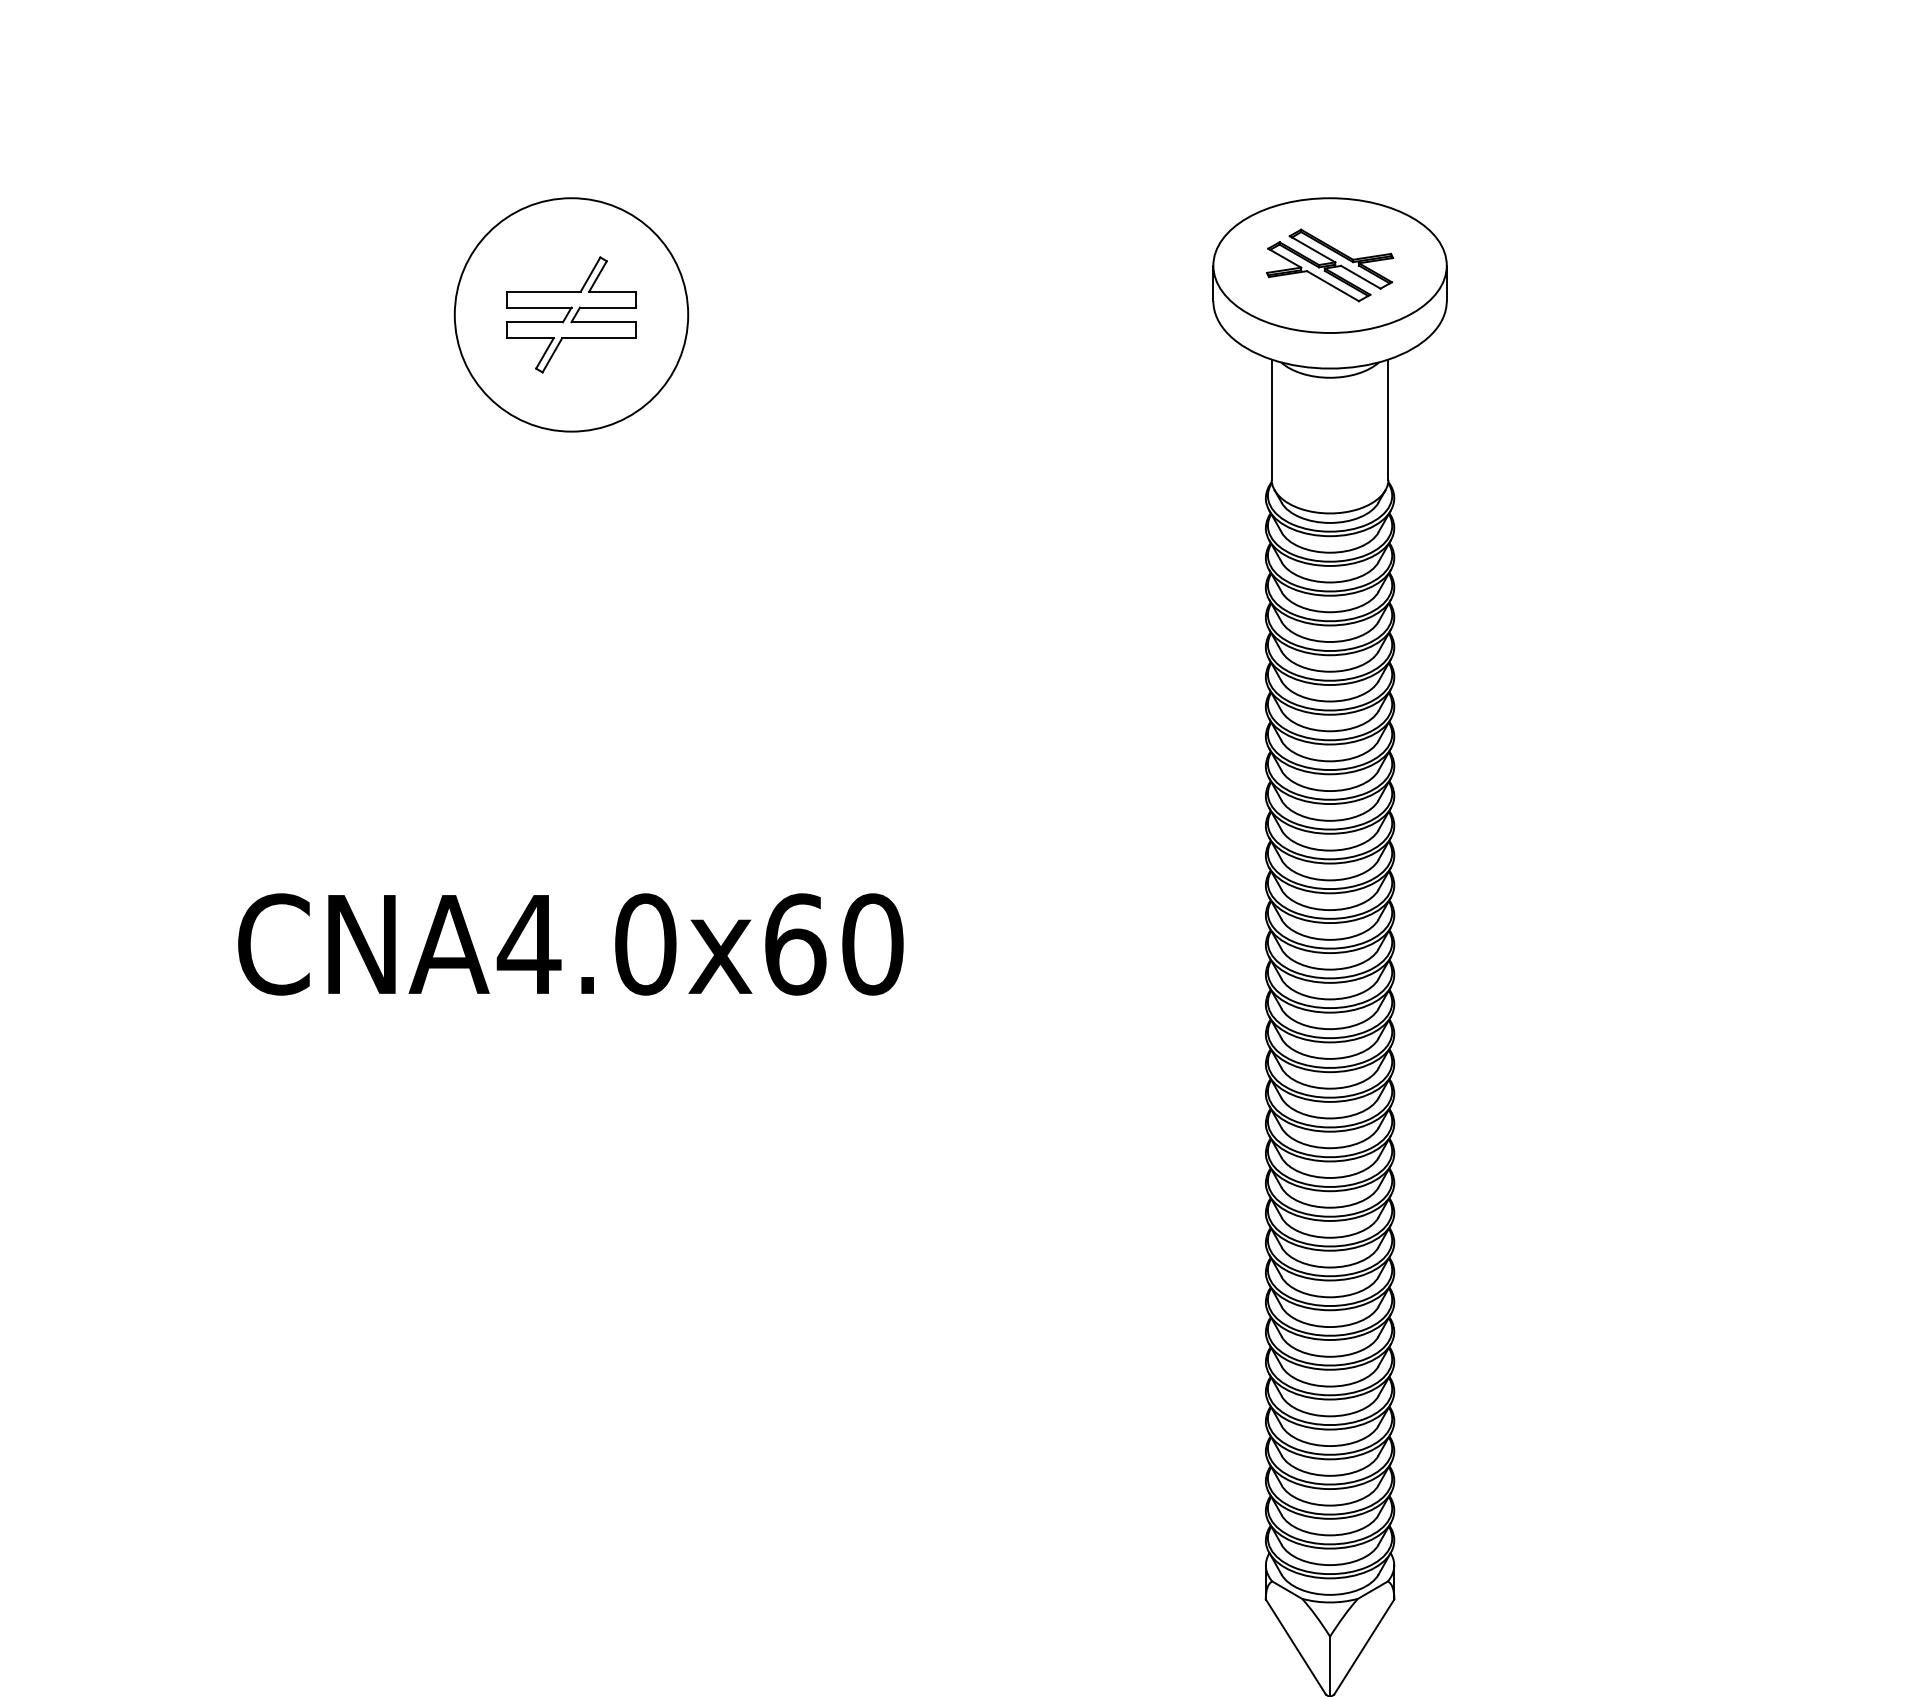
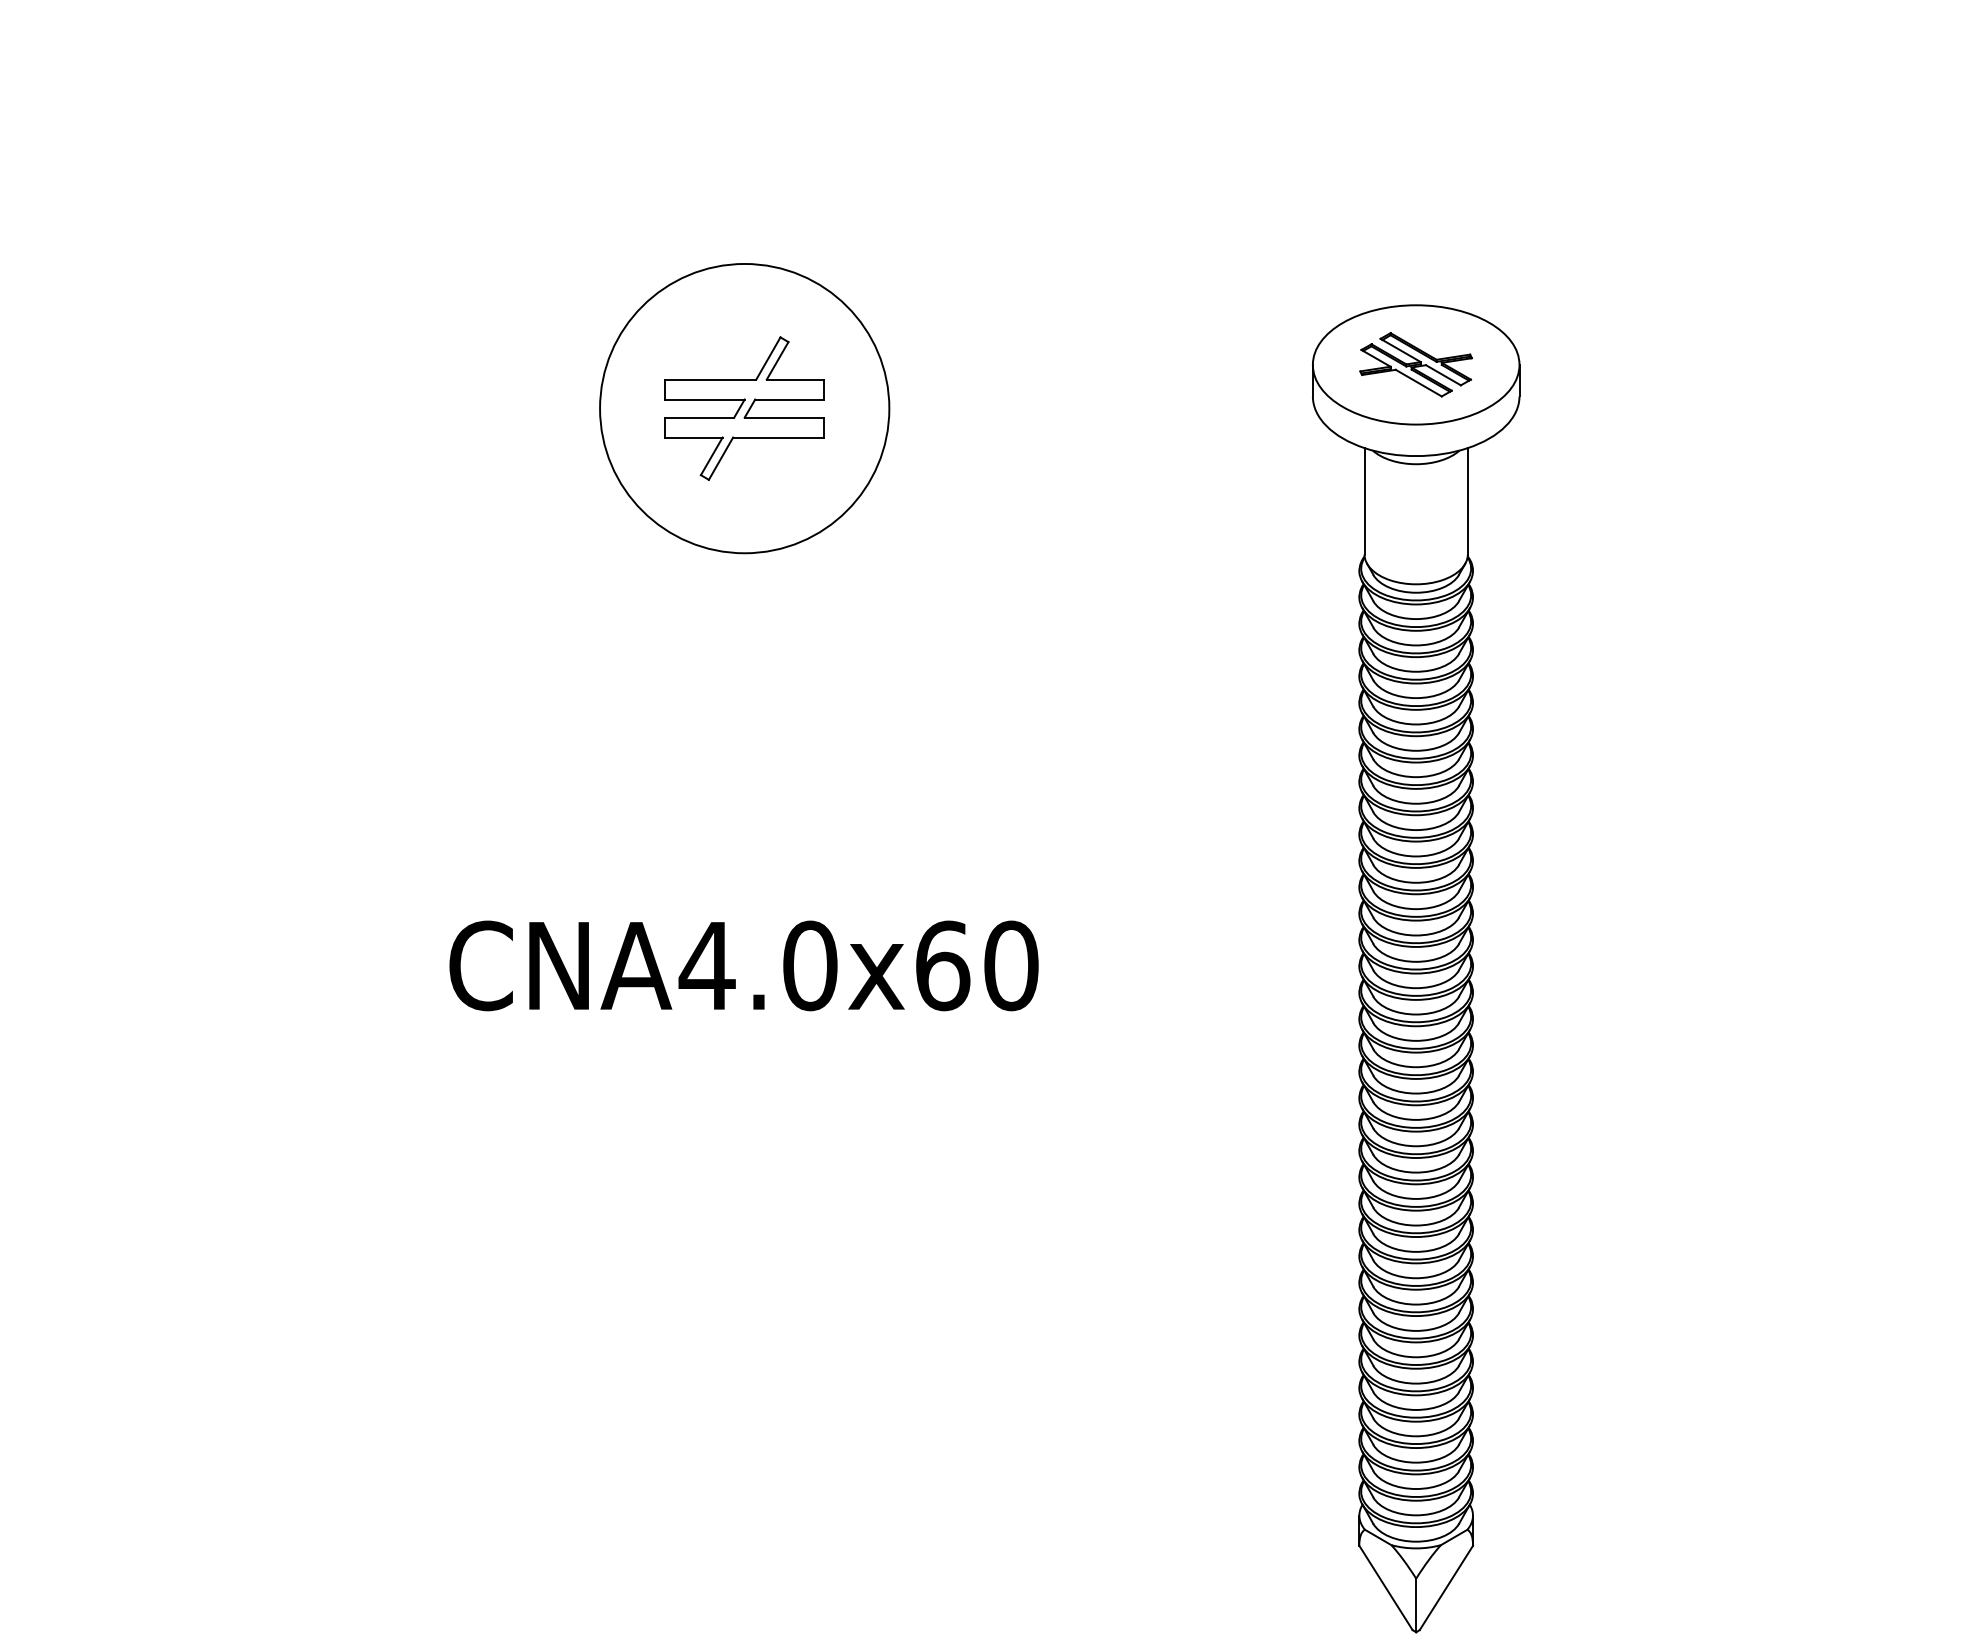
part: (571, 314) -> (744, 408), size x1.4

